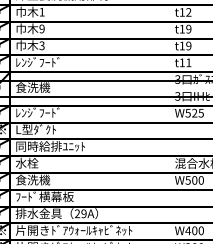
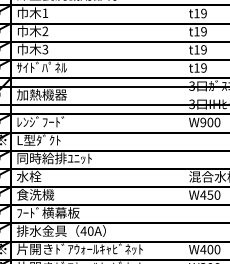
text: (188, 12) -> (203, 13), t12 -> t19
text: (42, 29) -> (45, 31), 9 -> 2
text: (38, 61) -> (41, 66), ﾚﾝｼﾞﾌｰﾄﾞ -> ｻｲﾄﾞﾊﾟﾈﾙ
text: (188, 62) -> (203, 67), t11 -> t19
text: (38, 87) -> (41, 94), 食洗機 -> 加熱機器
text: (194, 113) -> (210, 122), W525 -> W900
text: (191, 179) -> (206, 194), W500 -> W450
text: (80, 213) -> (86, 230), 29A -> 40A

